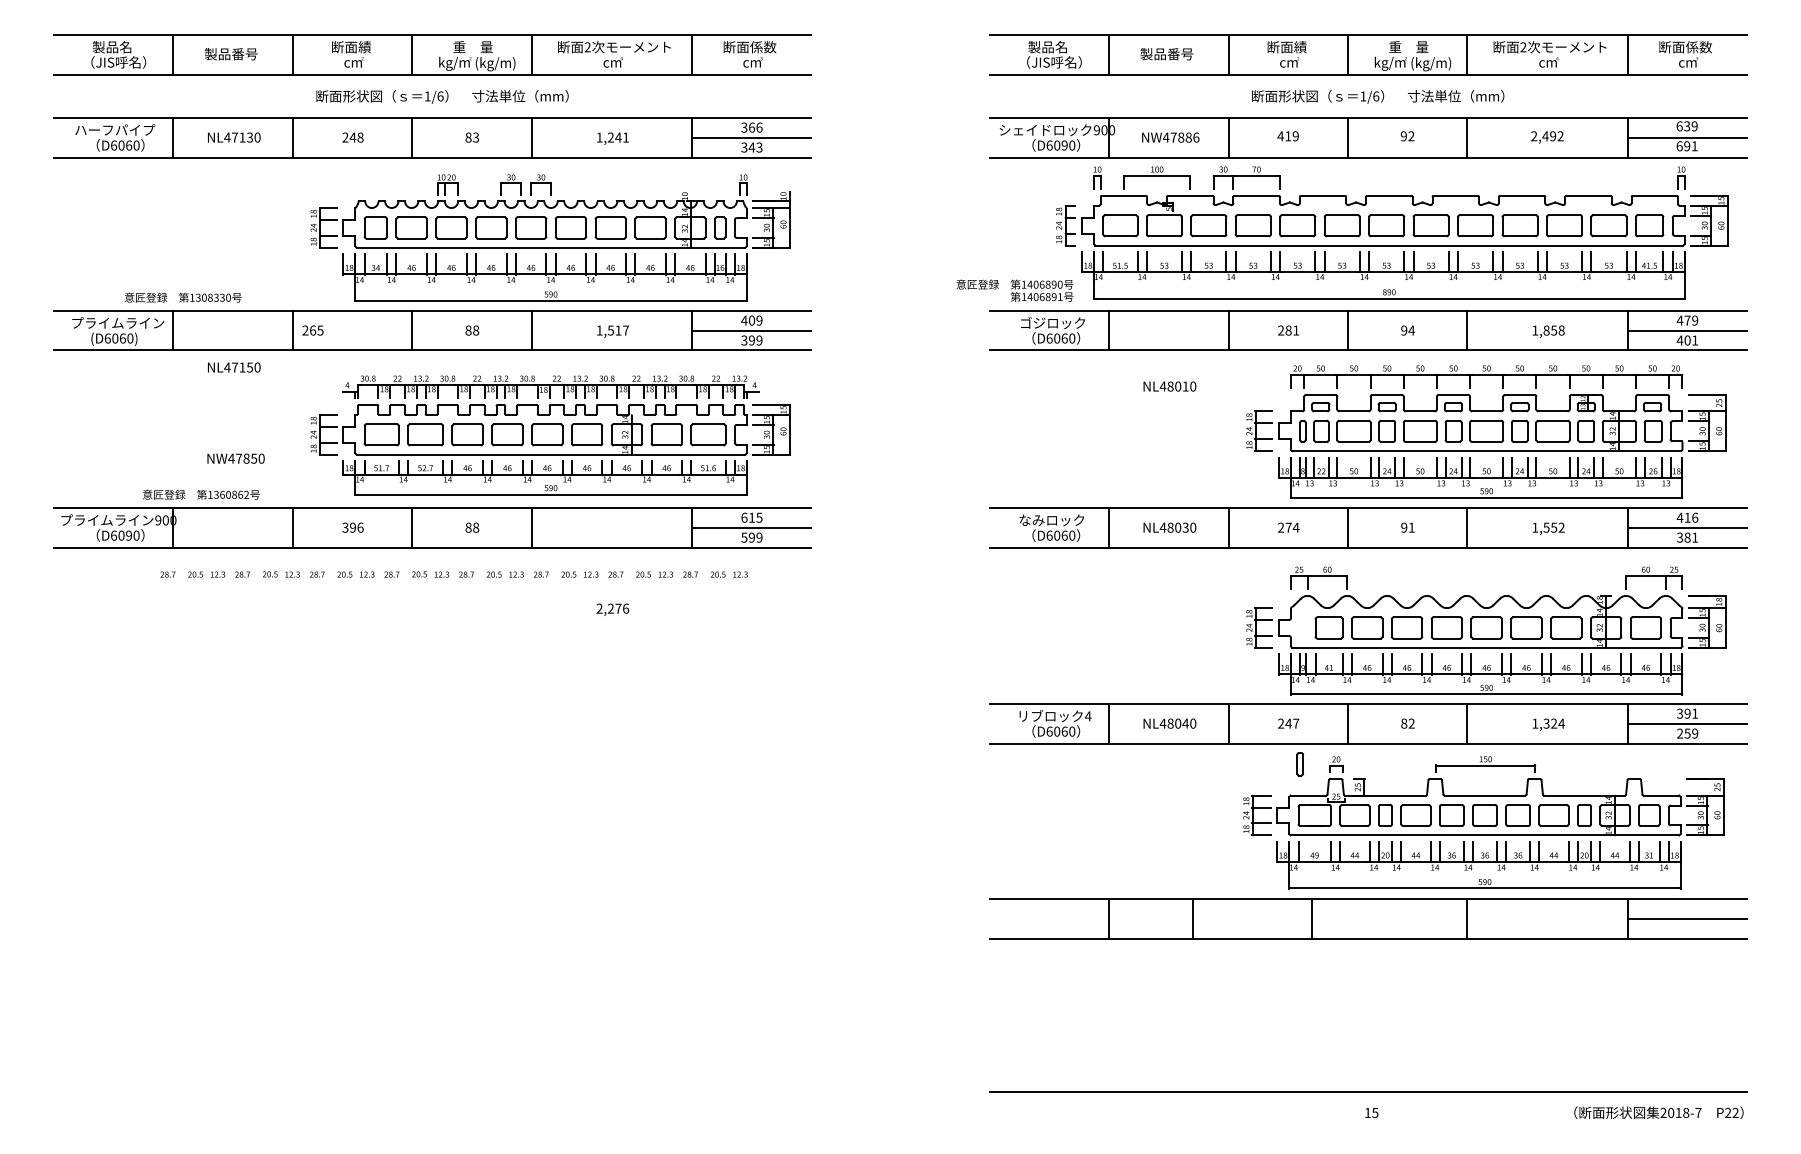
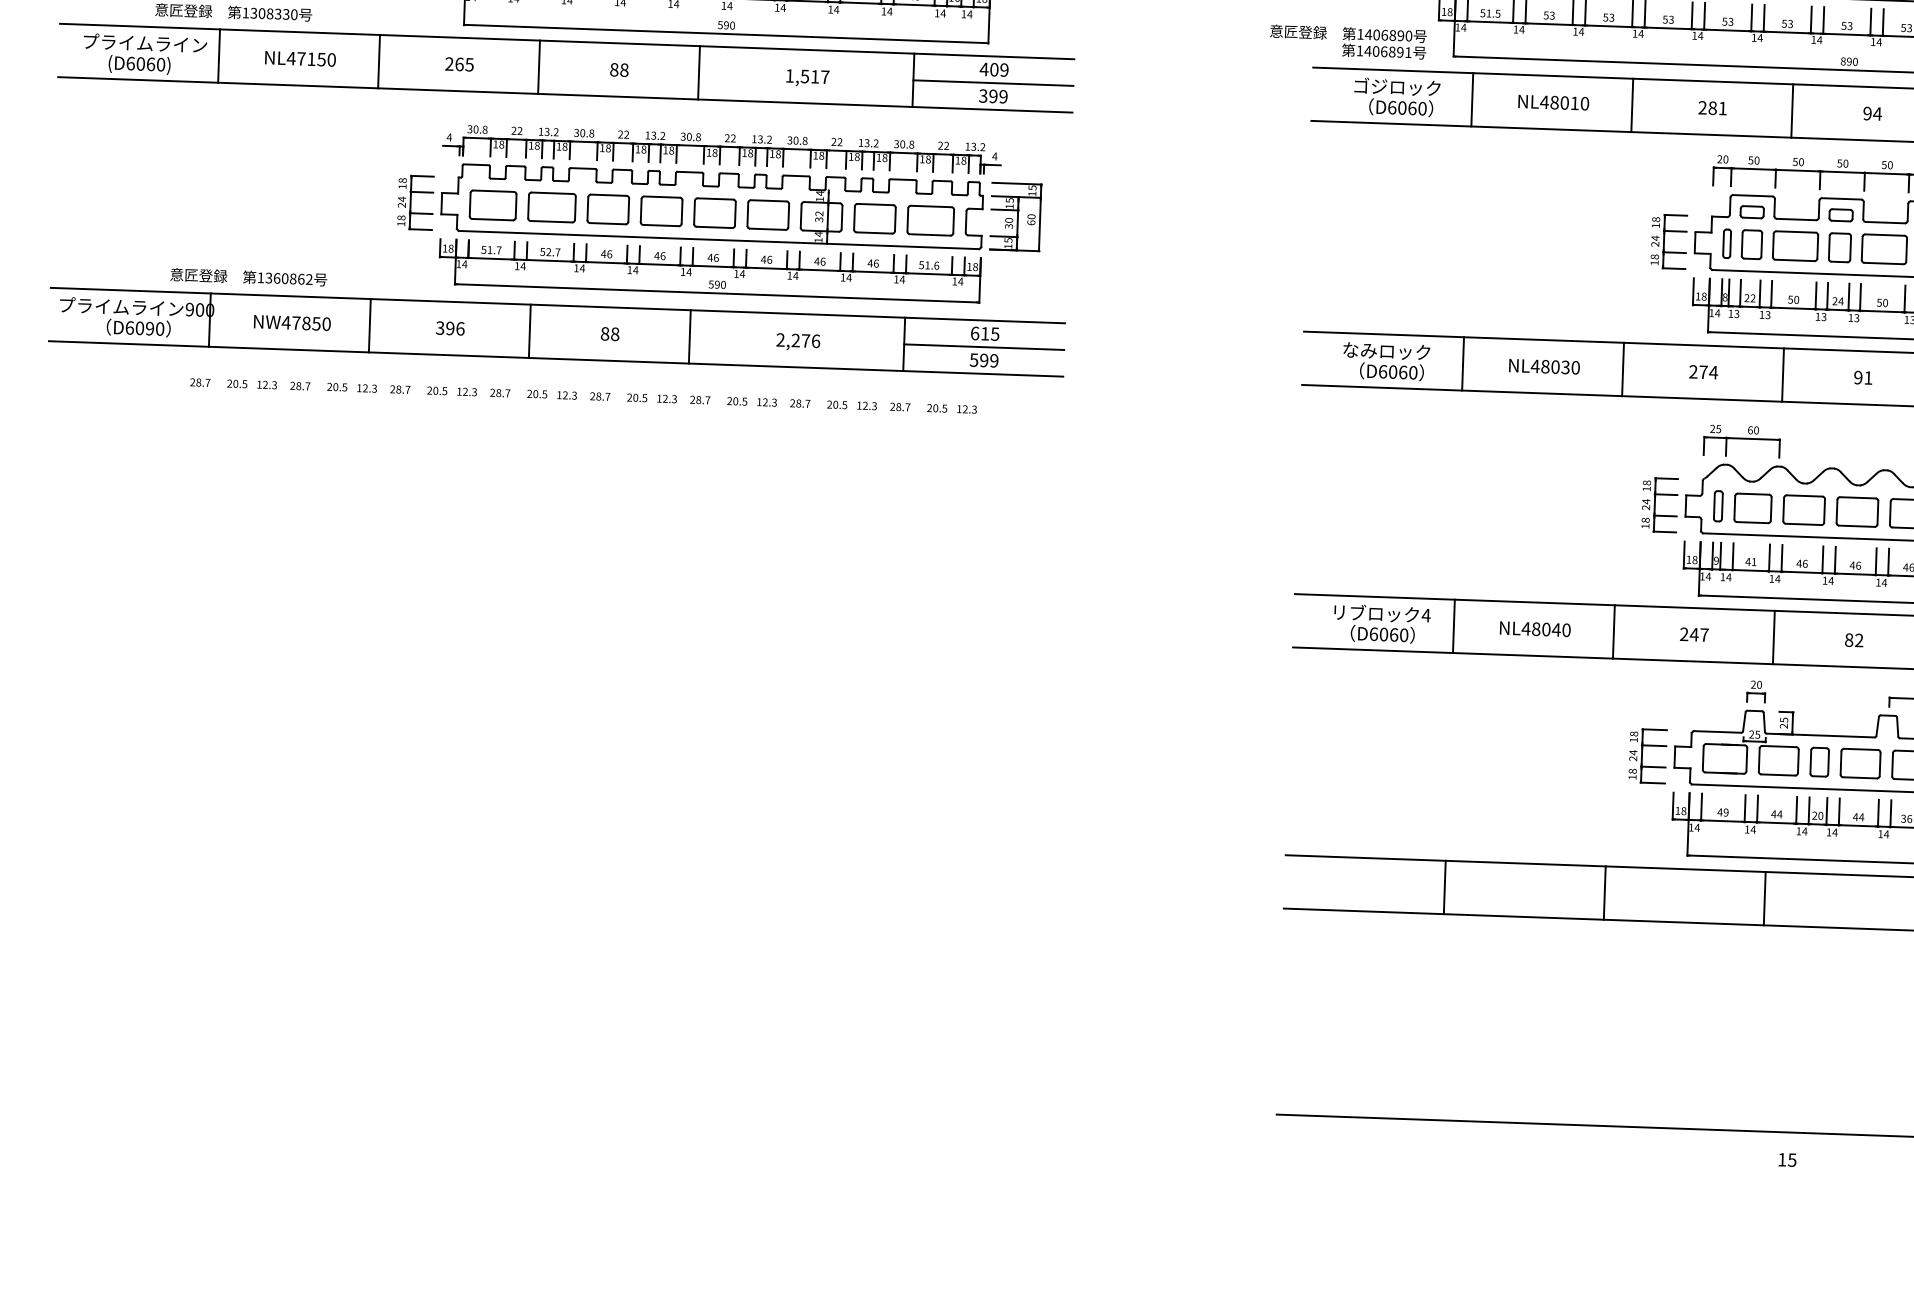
text: (312, 330) -> (458, 64), moved
text: (234, 367) -> (300, 58), moved
text: (1169, 386) -> (1553, 102), moved
text: (235, 458) -> (291, 322), moved
text: (612, 609) -> (797, 341), moved
part: (1299, 764) -> (1717, 506), moved
line: (1192, 918) -> (1604, 892), moved
line: (1312, 918) -> (1765, 898), moved

